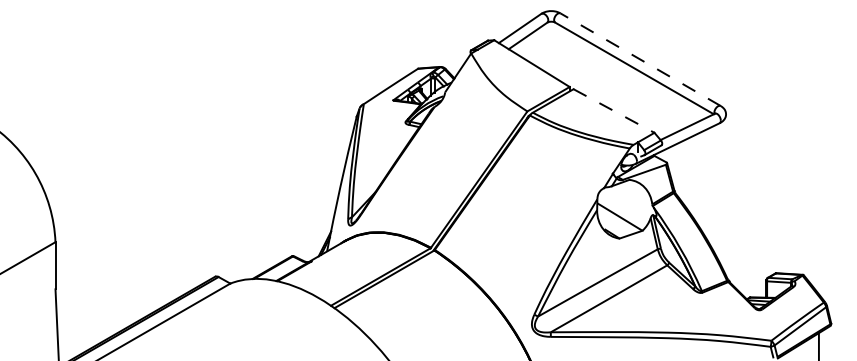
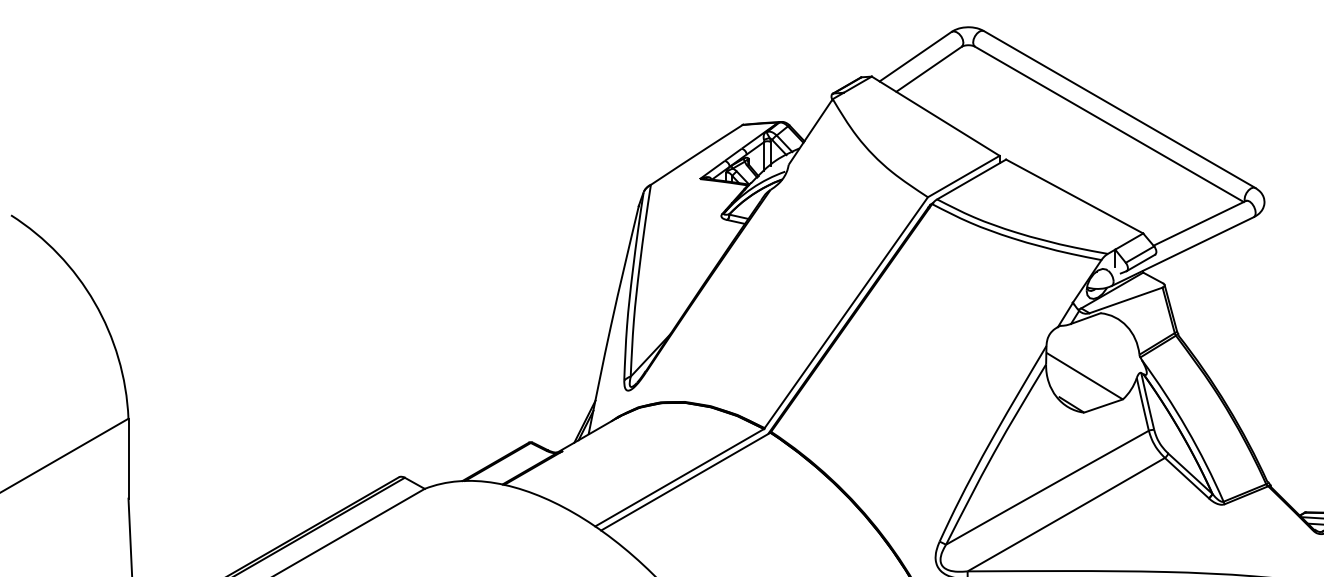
line: (640, 59) -> (1119, 109), dashed -> solid
line: (614, 111) -> (1075, 197), dashed -> solid

